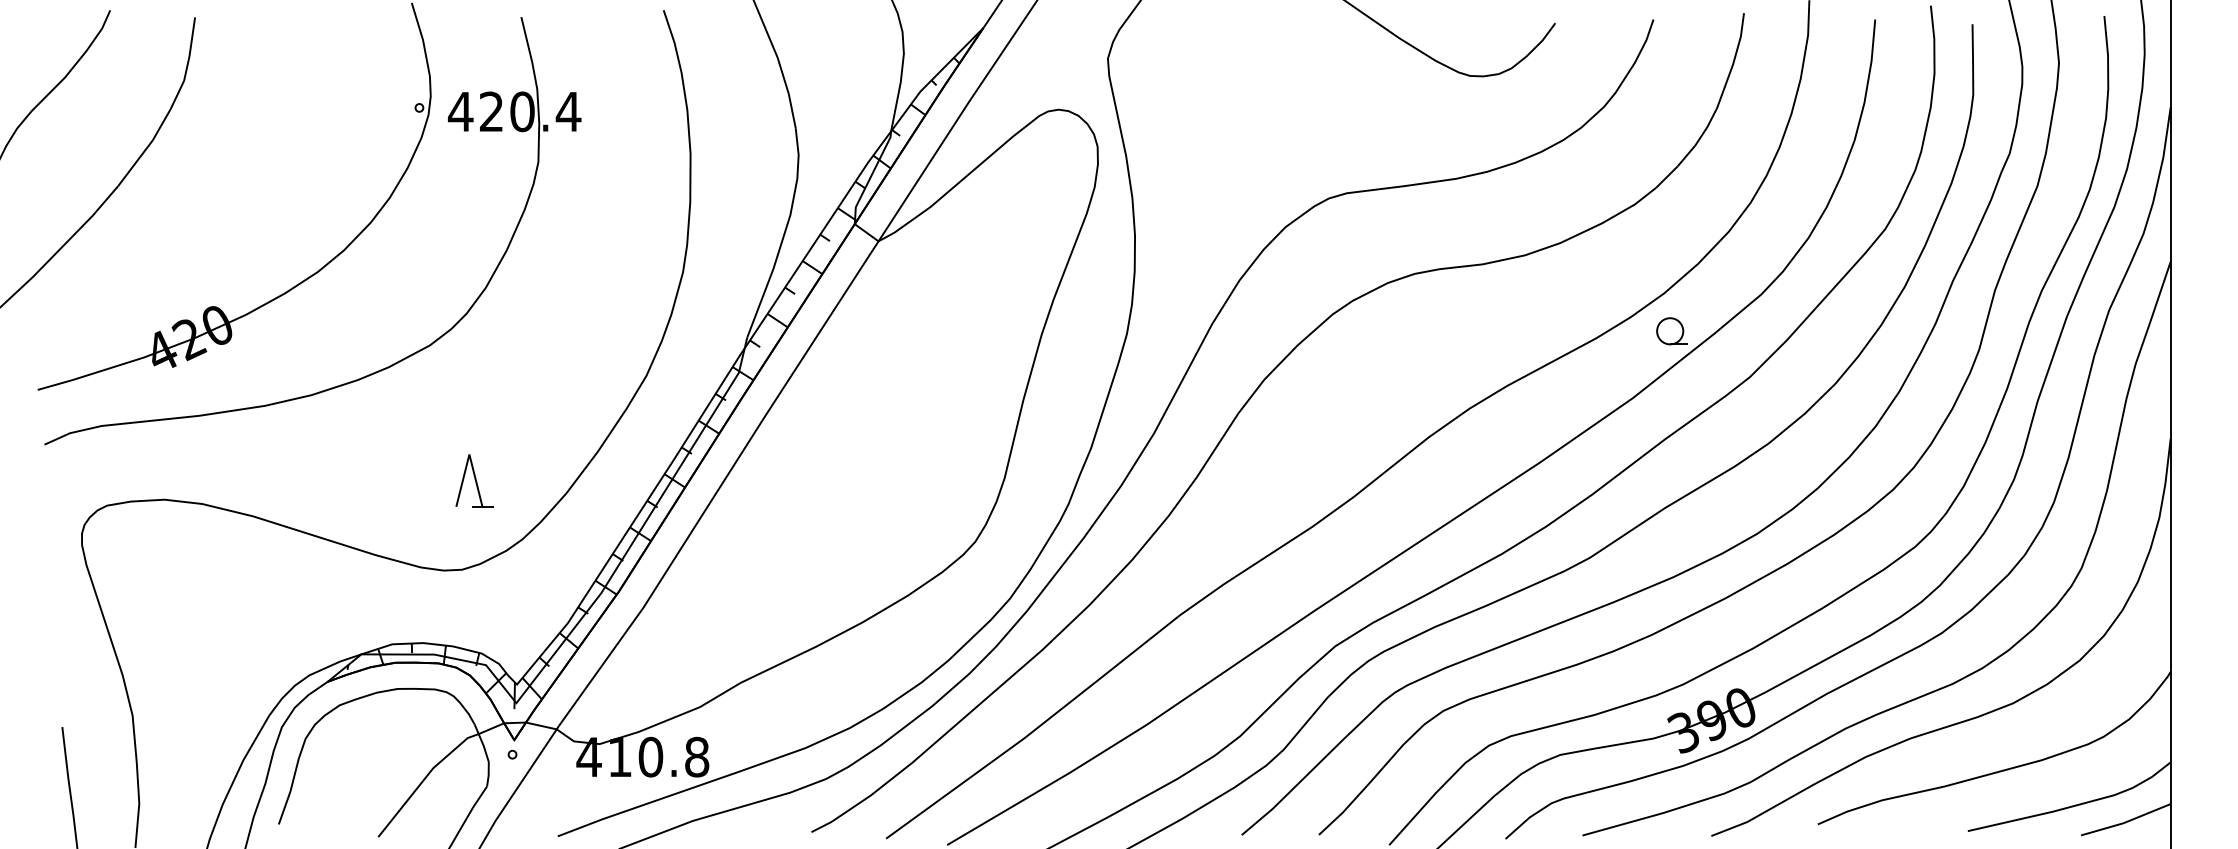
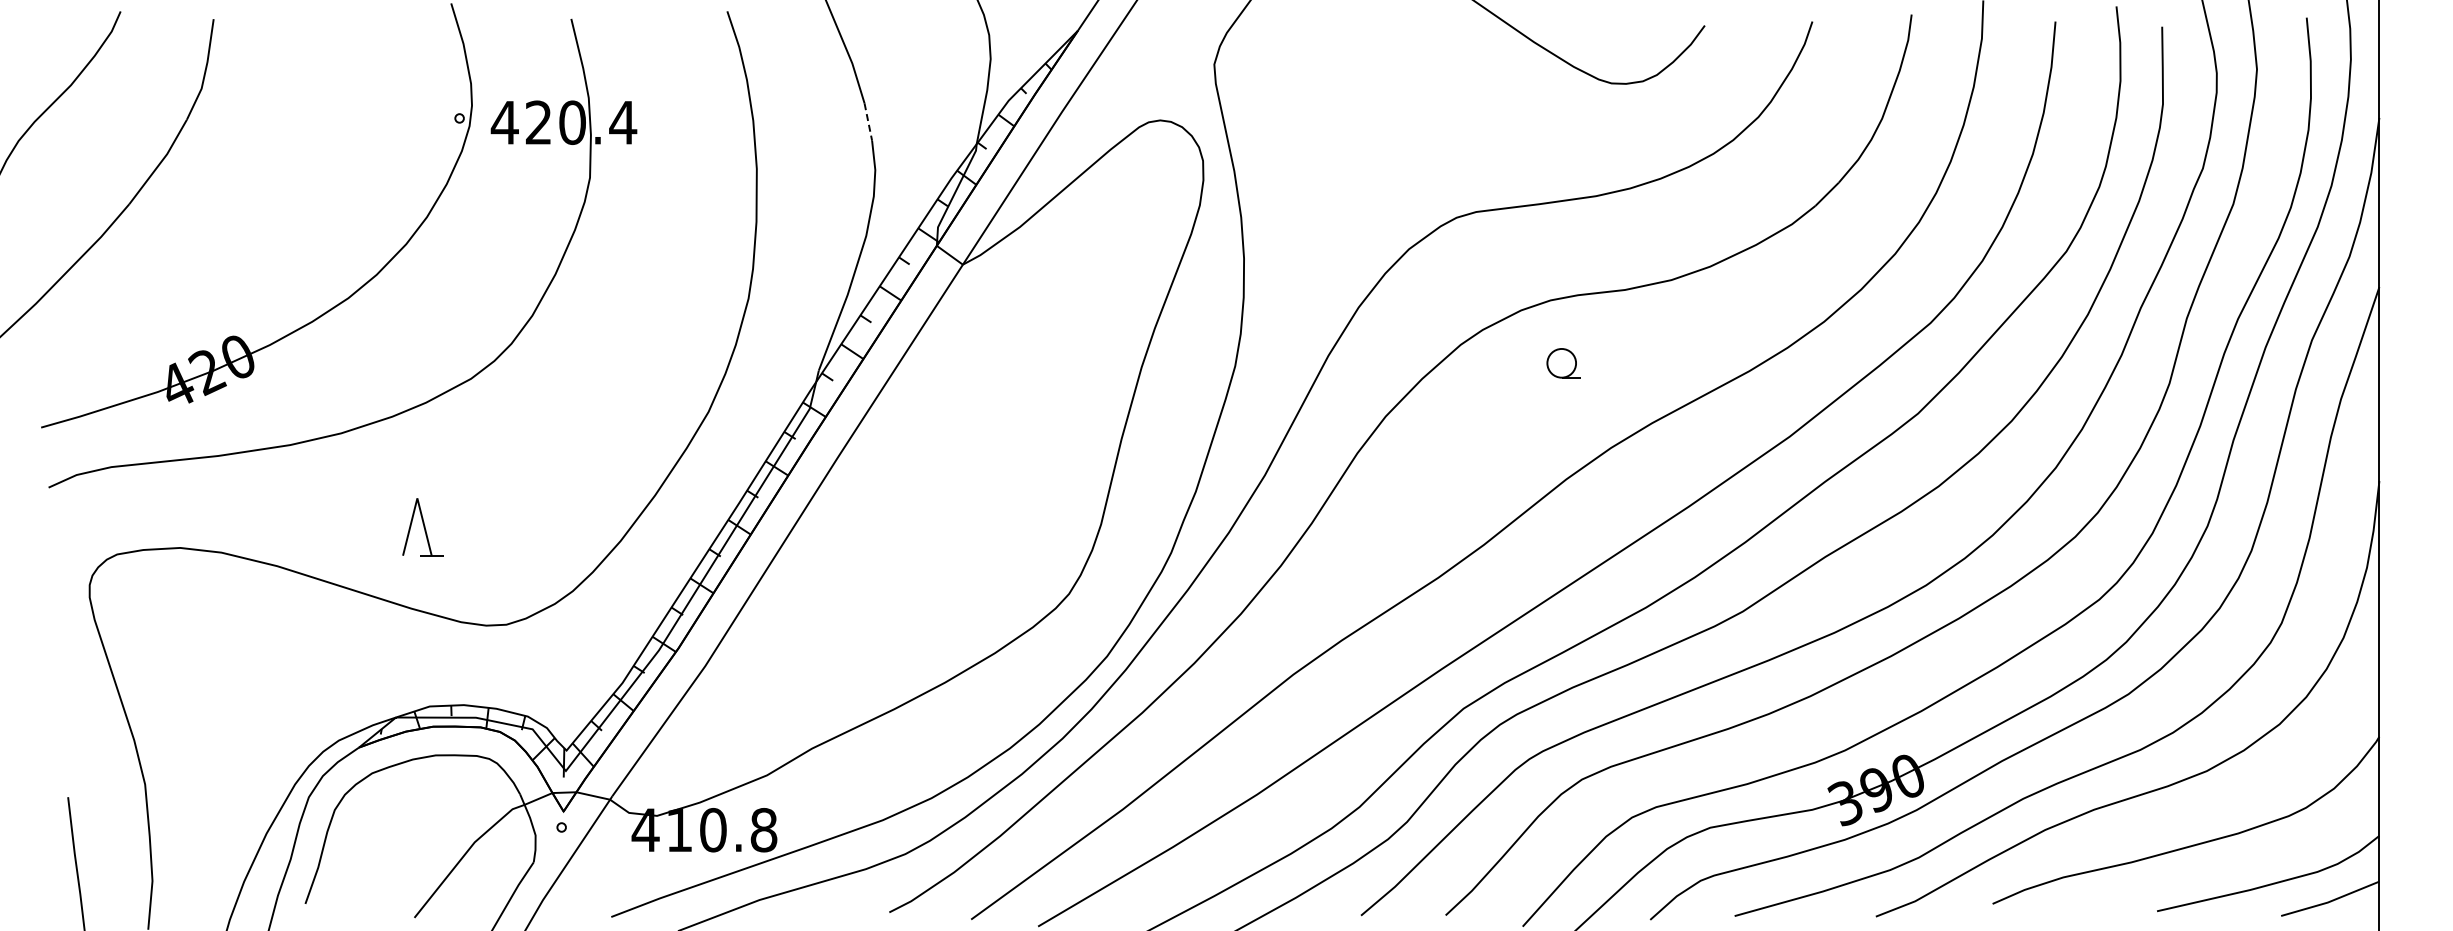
line: (792, 111) -> (868, 122), solid -> dashed
part: (1671, 331) -> (1563, 363), moved
part: (474, 481) -> (422, 527), moved

